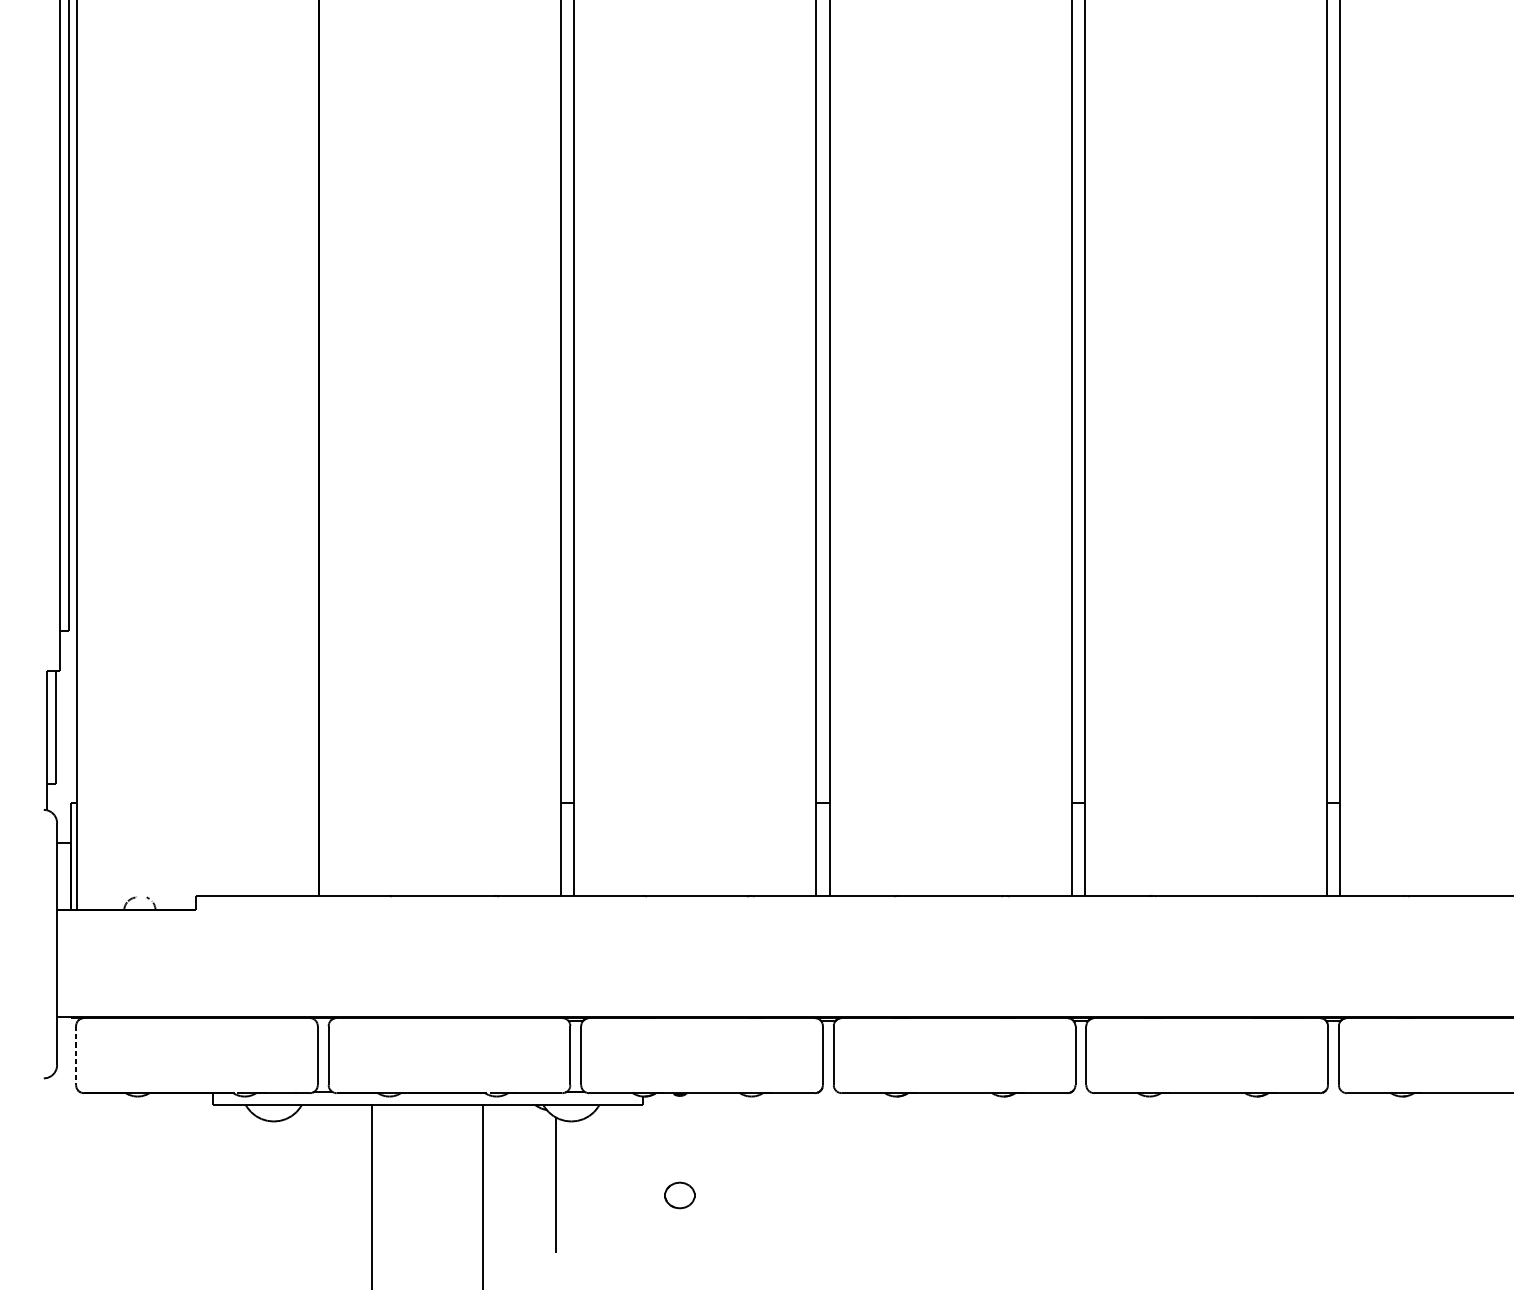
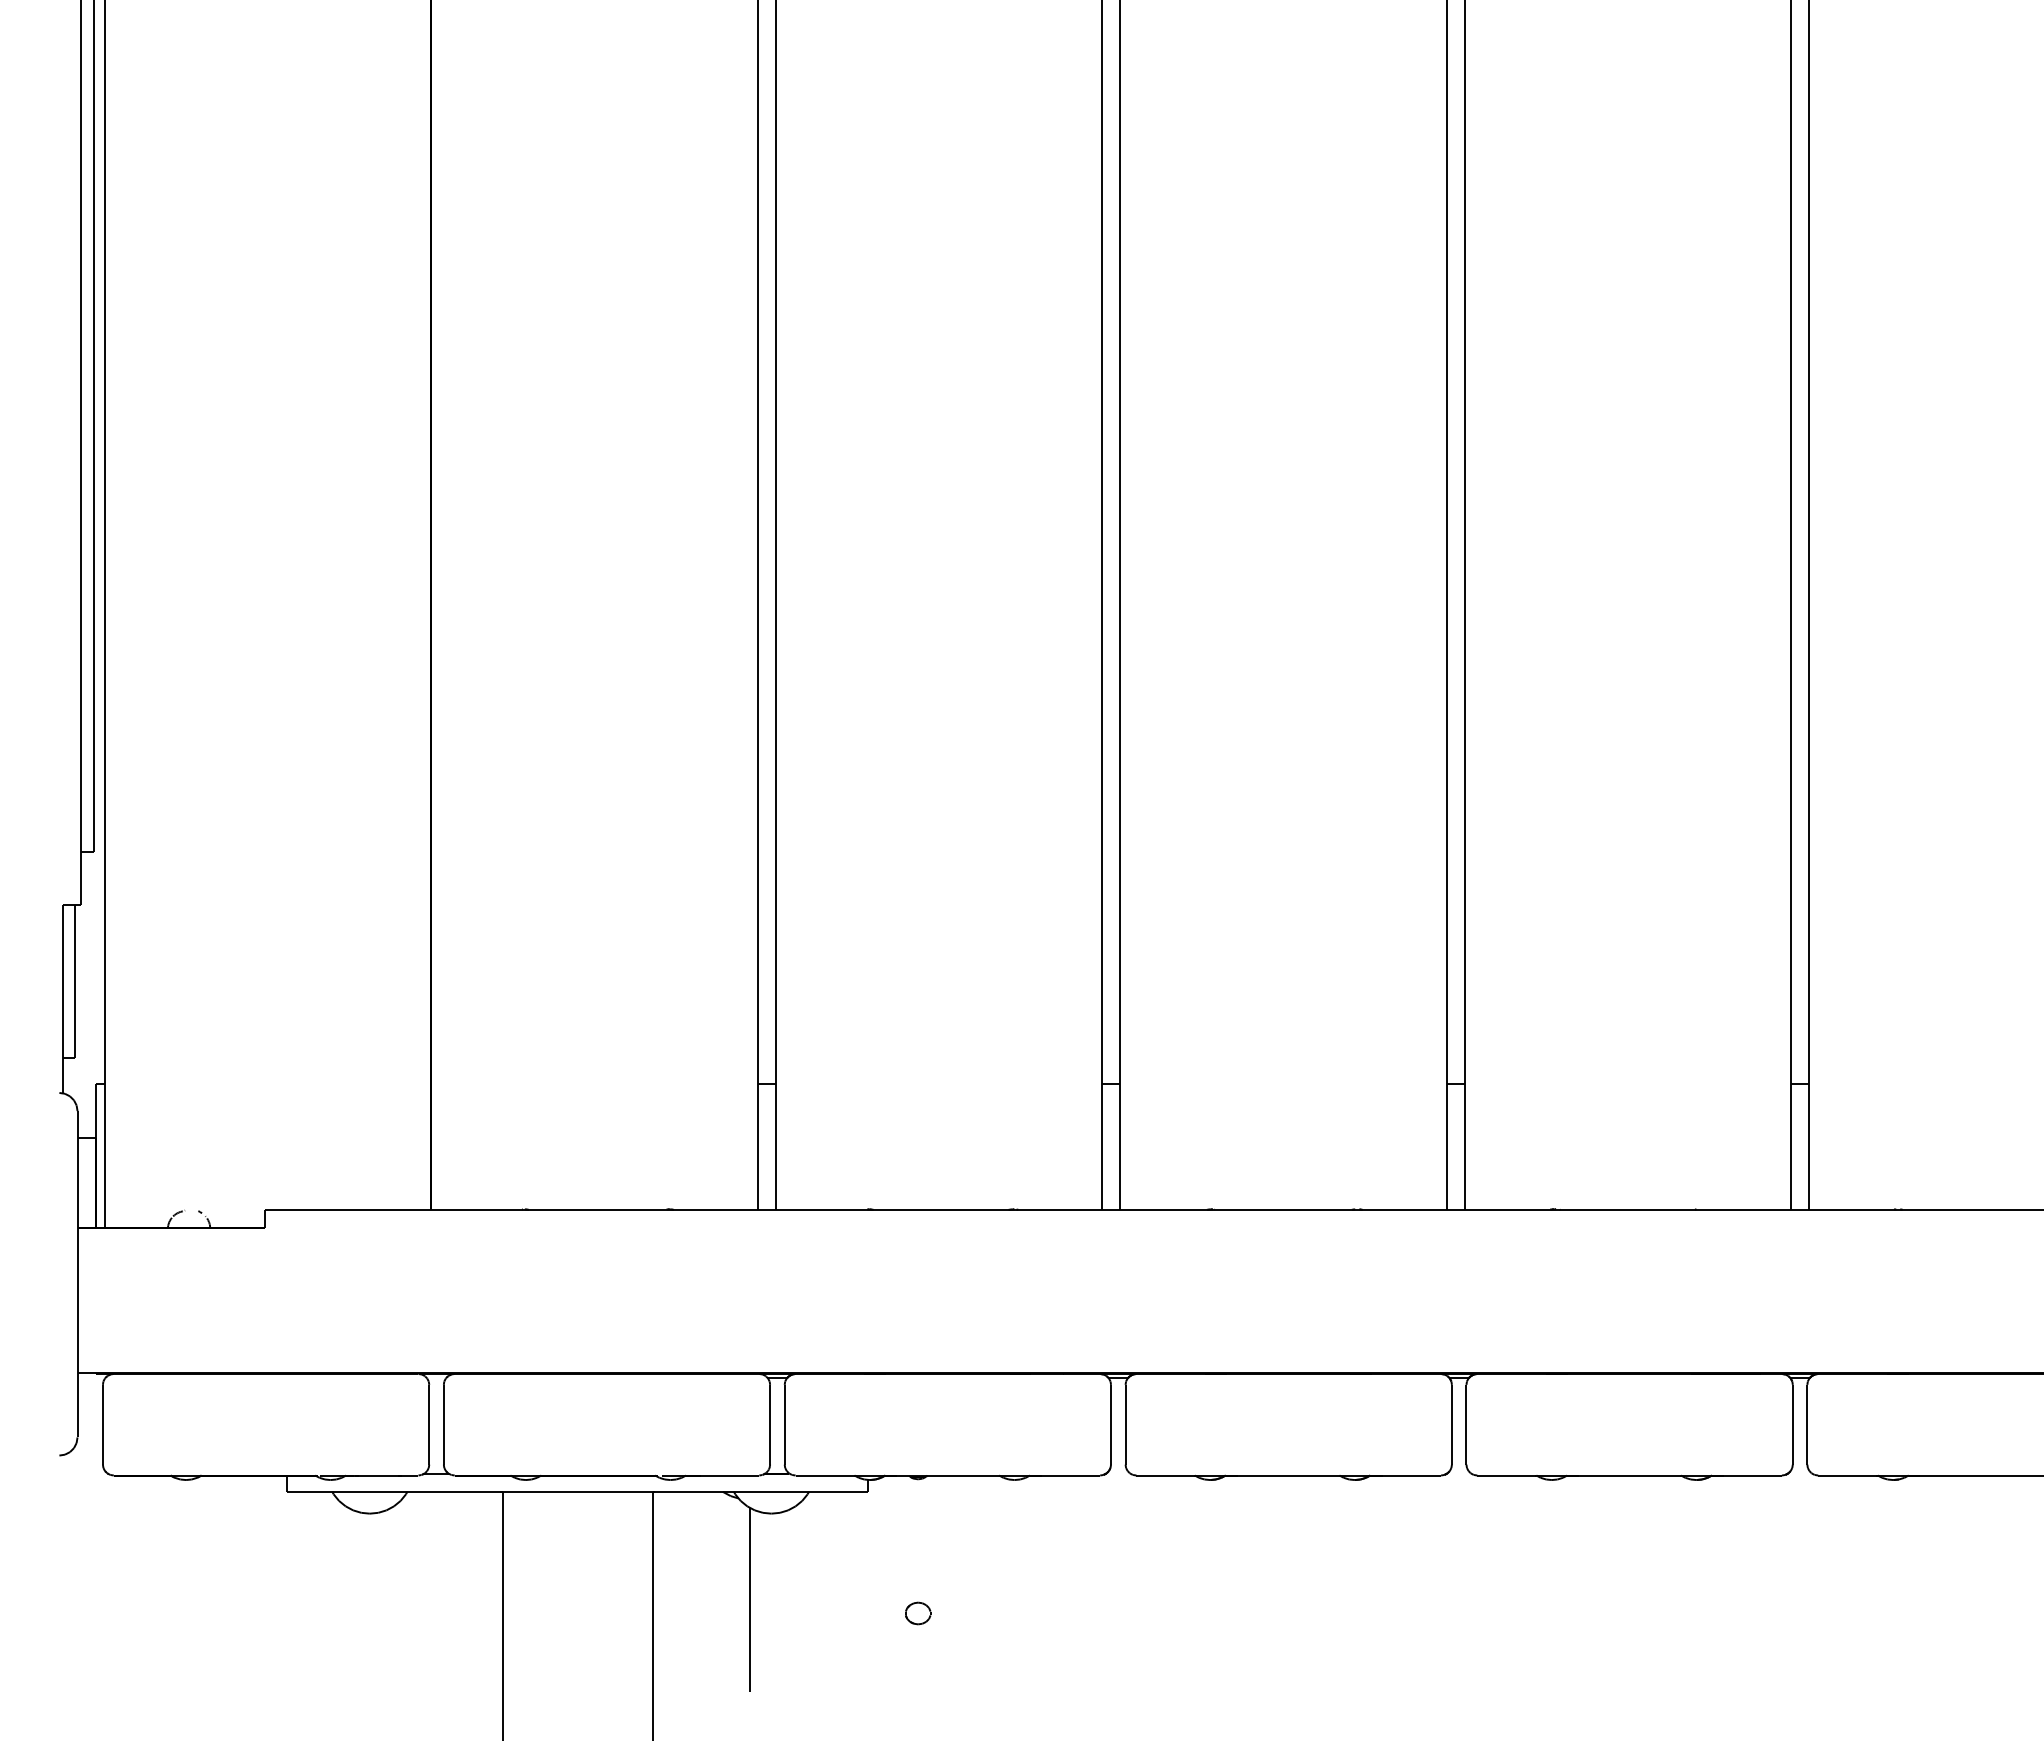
line: (75, 1055) -> (102, 1424), dashed -> solid
part: (680, 1195) -> (918, 1613), size x0.62

